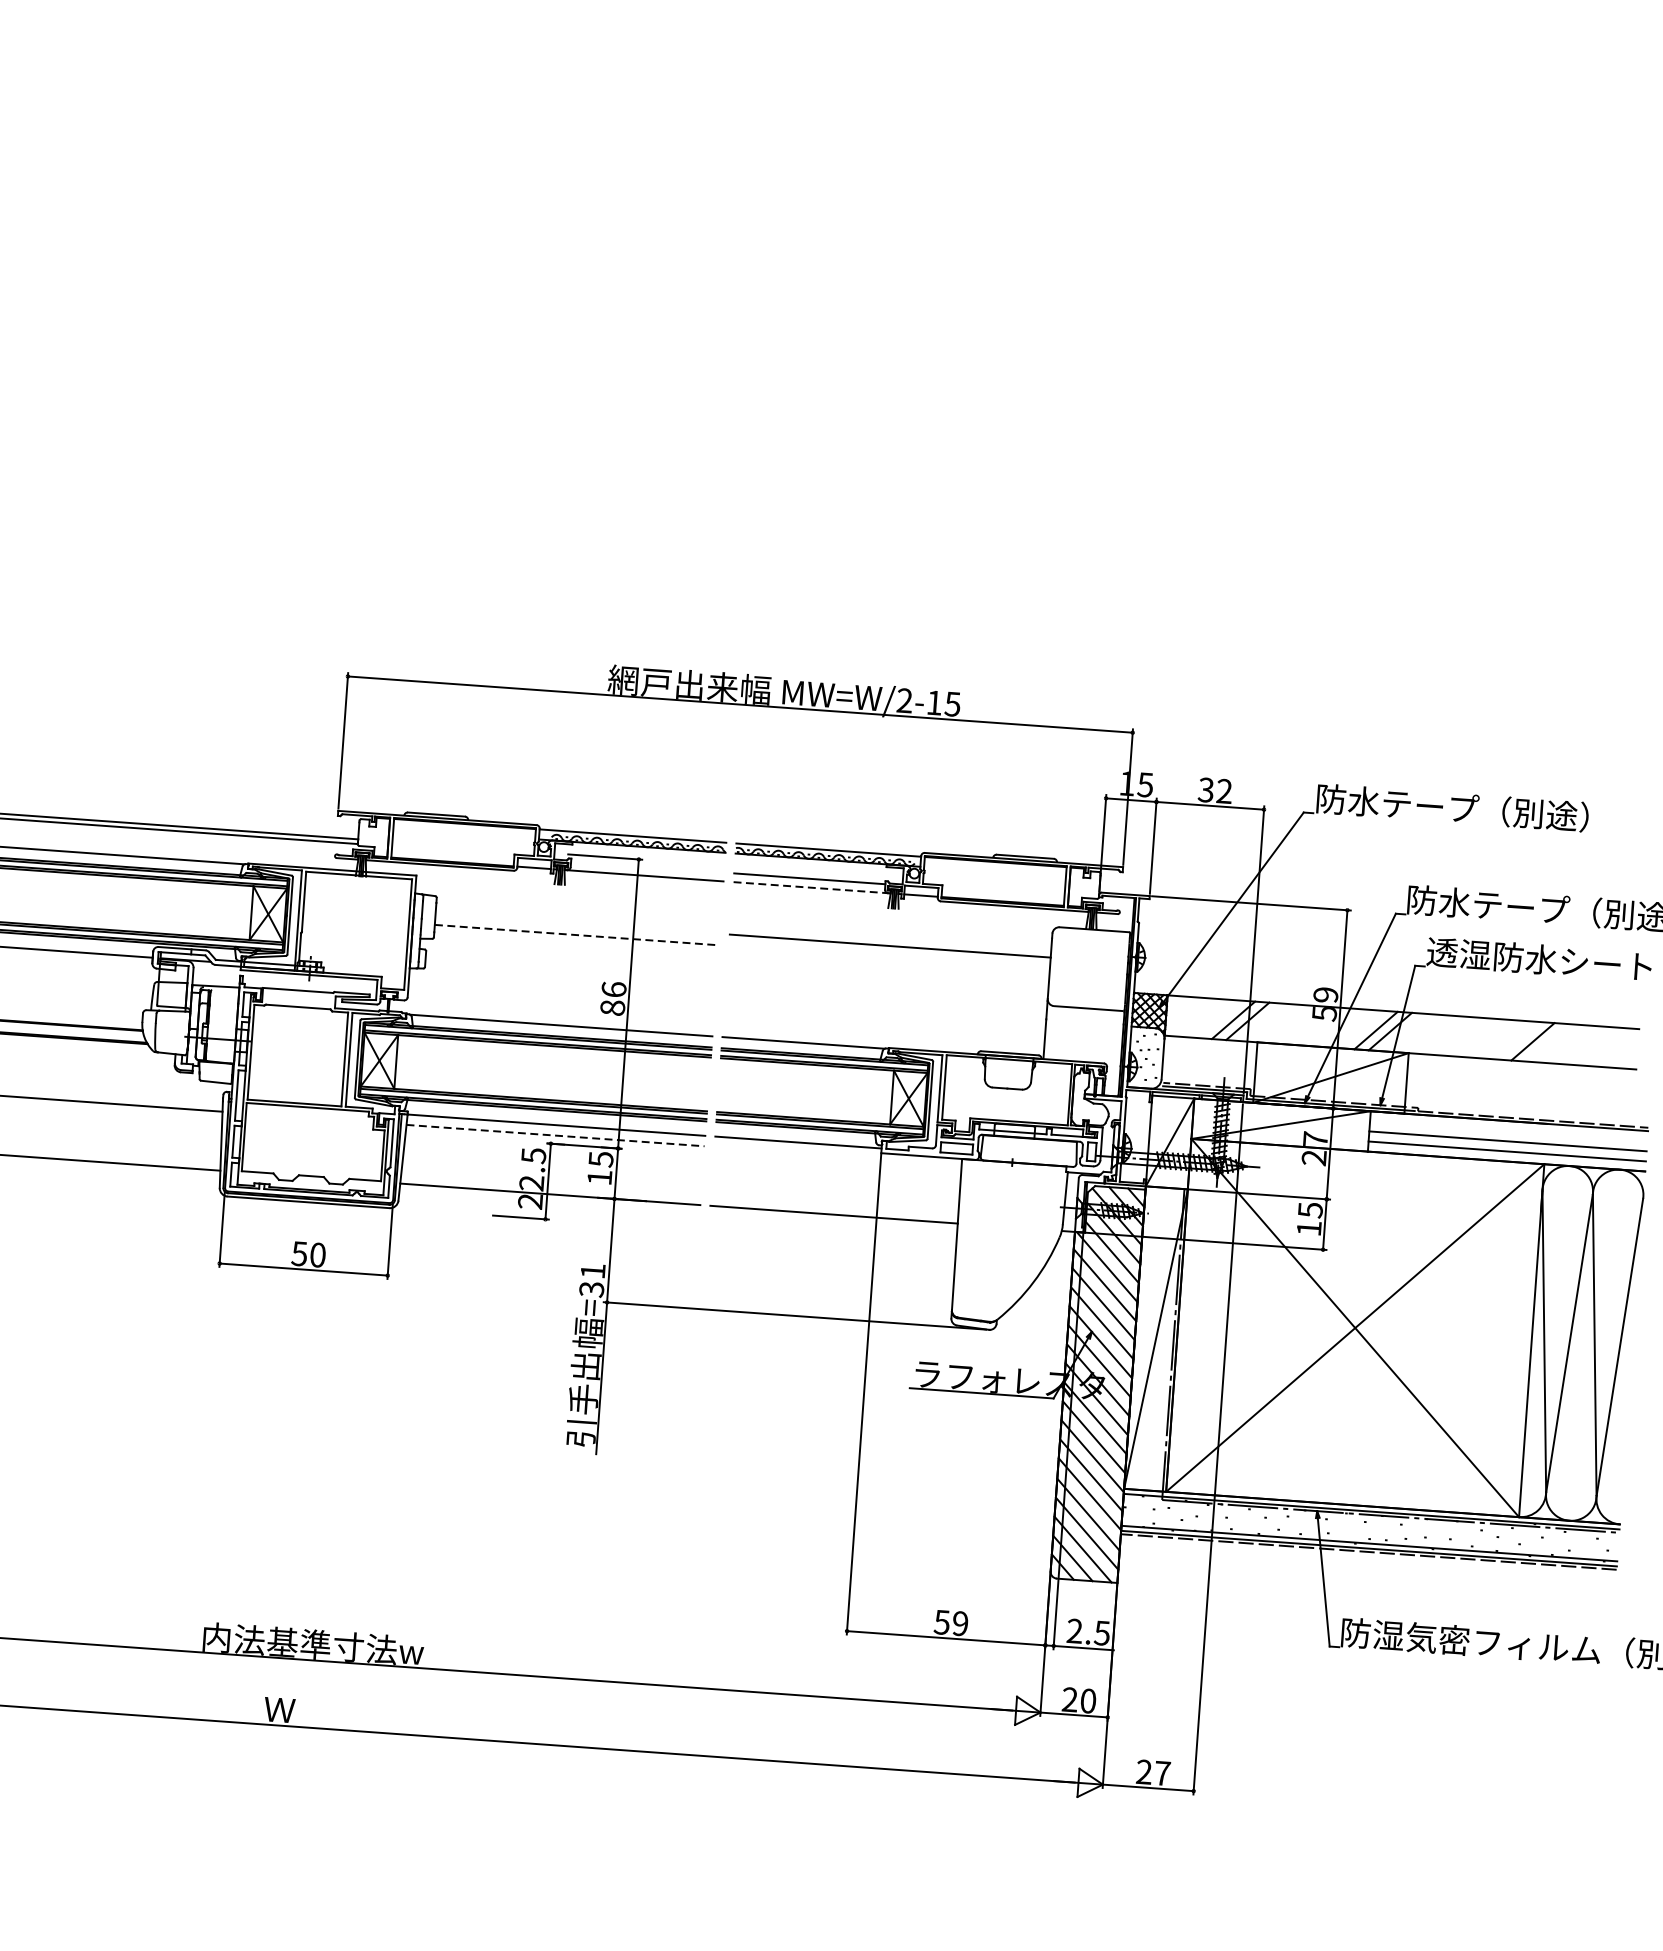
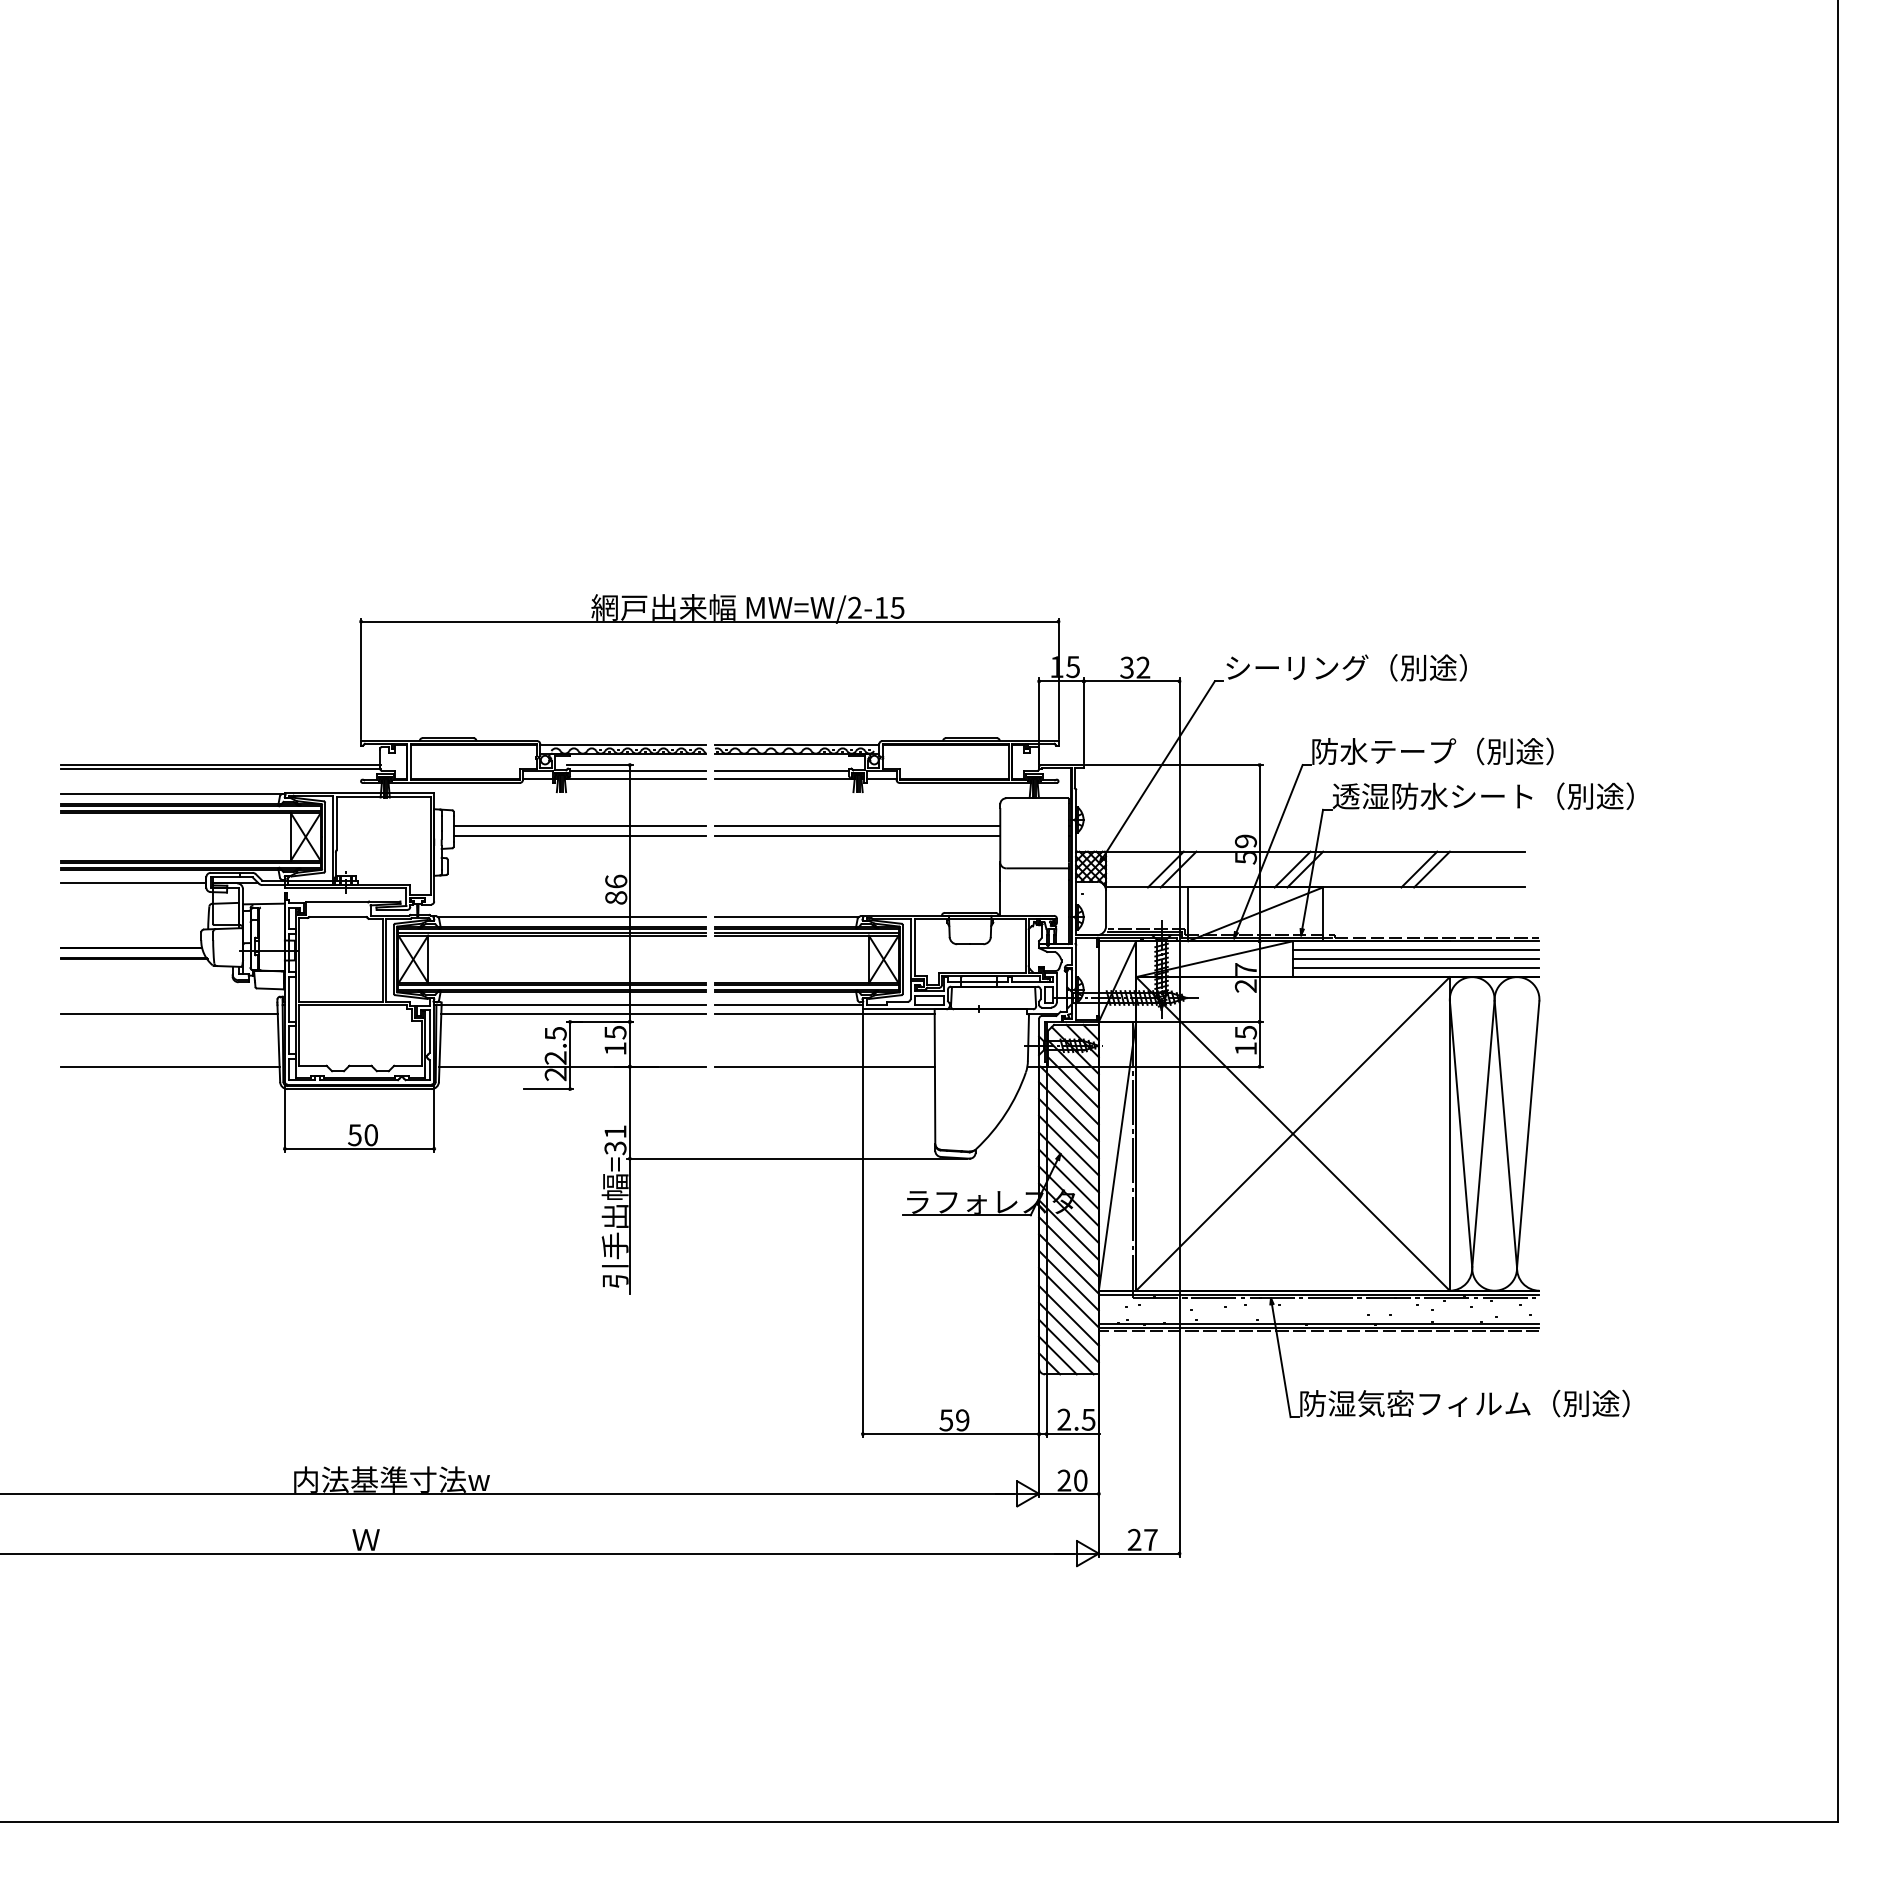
text: (1397, 803) -> (1297, 667), 防水テープ（別途） -> シーリング（別途）
line: (648, 867) -> (638, 771), added
line: (811, 888) -> (784, 779), dashed -> solid
line: (577, 923) -> (579, 825), added
line: (577, 934) -> (580, 835), dashed -> solid
line: (889, 957) -> (857, 835), added
line: (1518, 1040) -> (1419, 869), added
line: (1509, 1131) -> (1416, 950), added
line: (556, 1135) -> (574, 1014), dashed -> solid
line: (837, 1155) -> (824, 1014), added

